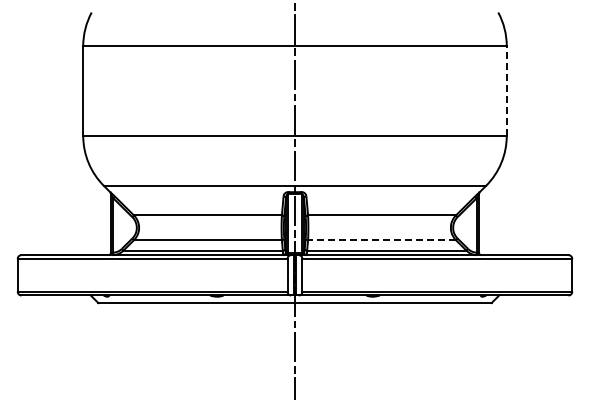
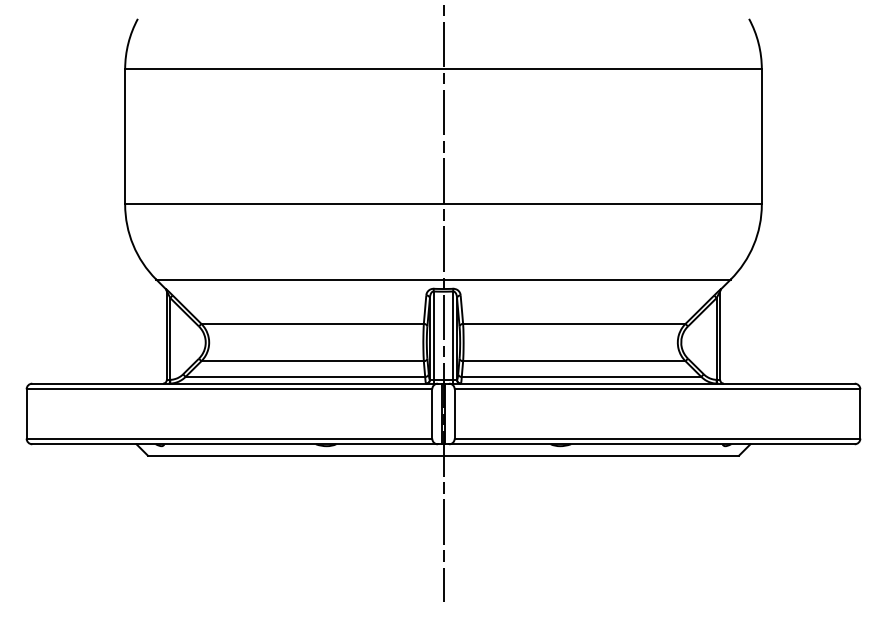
line: (506, 91) -> (761, 137), dashed -> solid
line: (381, 240) -> (573, 361), dashed -> solid

